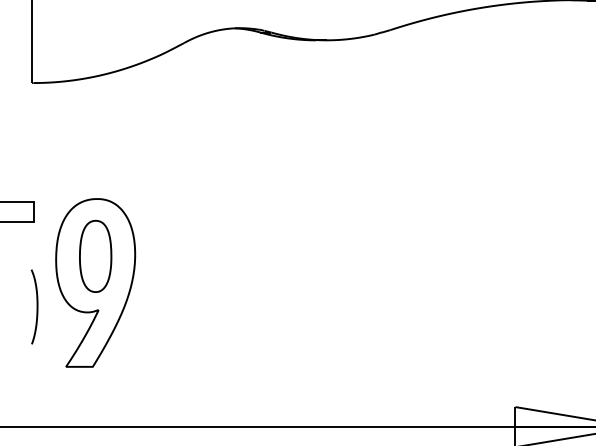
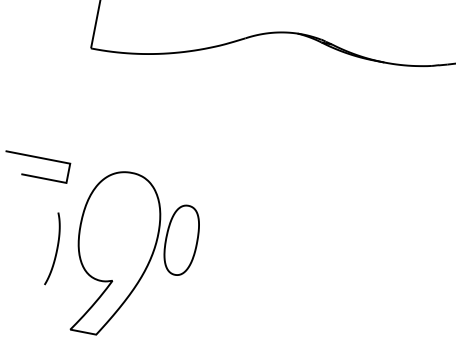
part: (95, 255) -> (181, 239), moved
curve: (36, 306) -> (56, 249), moved

